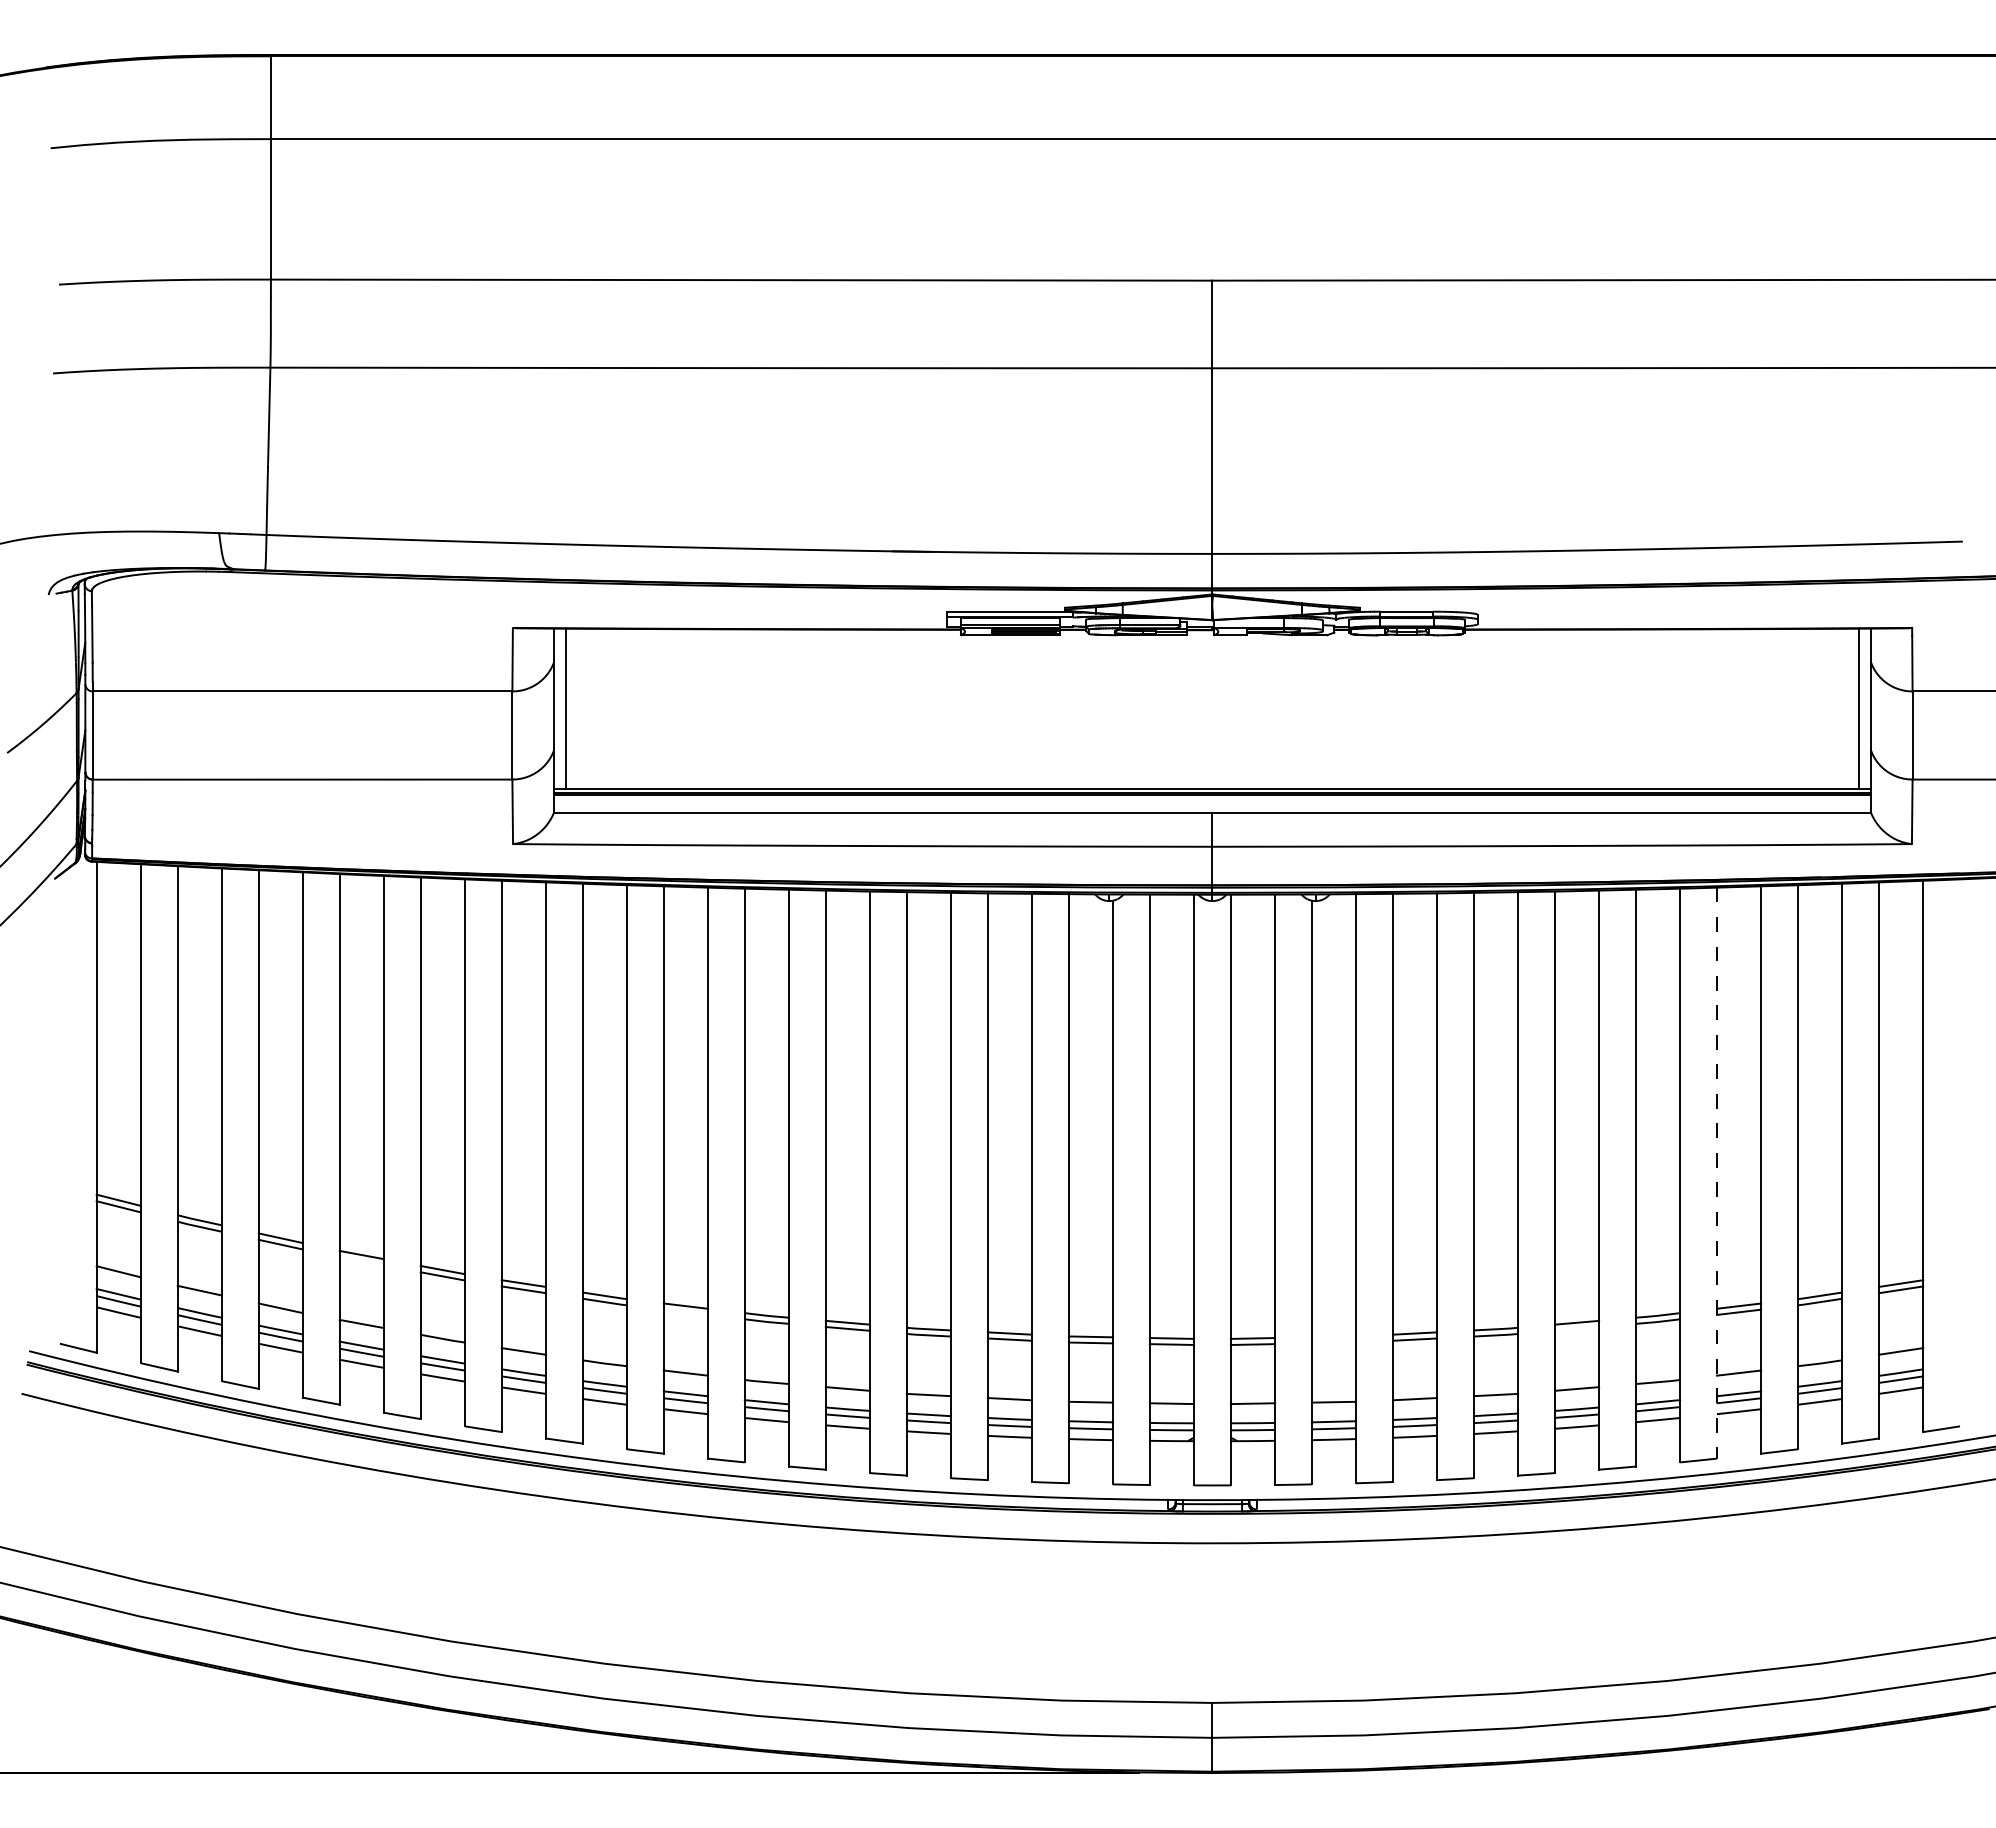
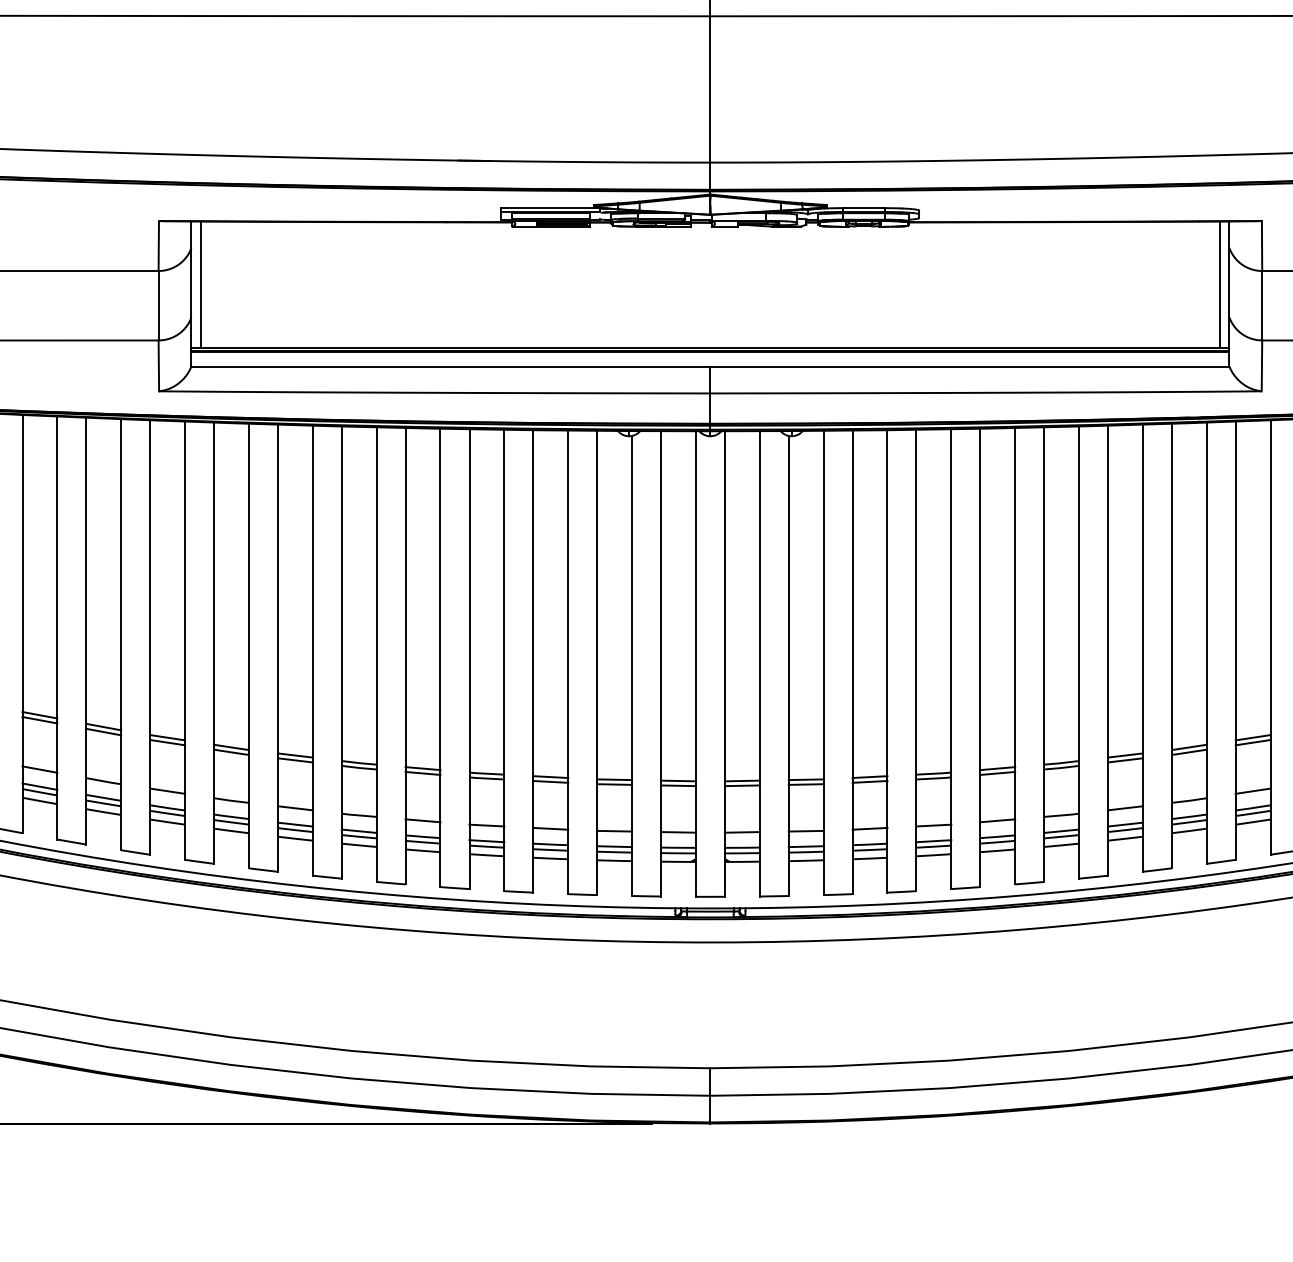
line: (1716, 1173) -> (1107, 650), dashed -> solid
line: (361, 1261) -> (39, 720), added
line: (685, 1311) -> (295, 759), added
line: (1576, 1328) -> (997, 773), added
line: (1333, 1336) -> (805, 779), added
line: (1333, 1342) -> (805, 784), added

